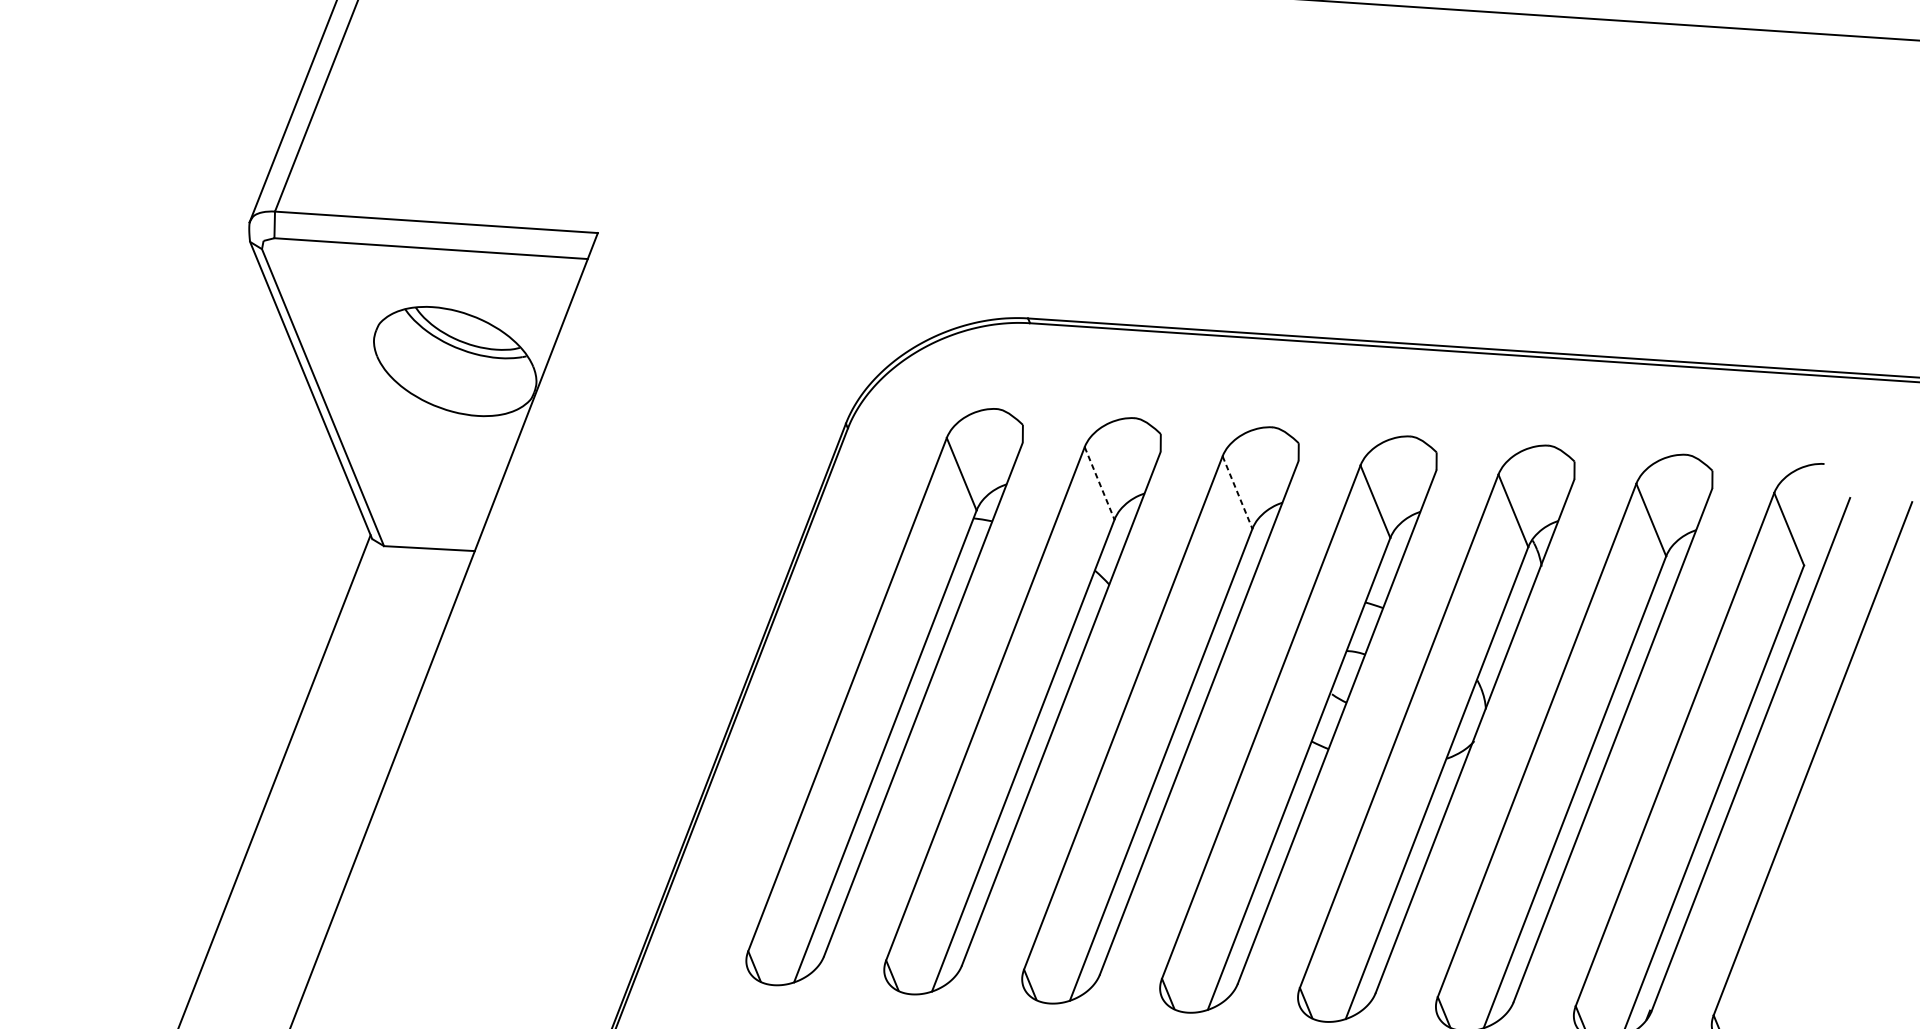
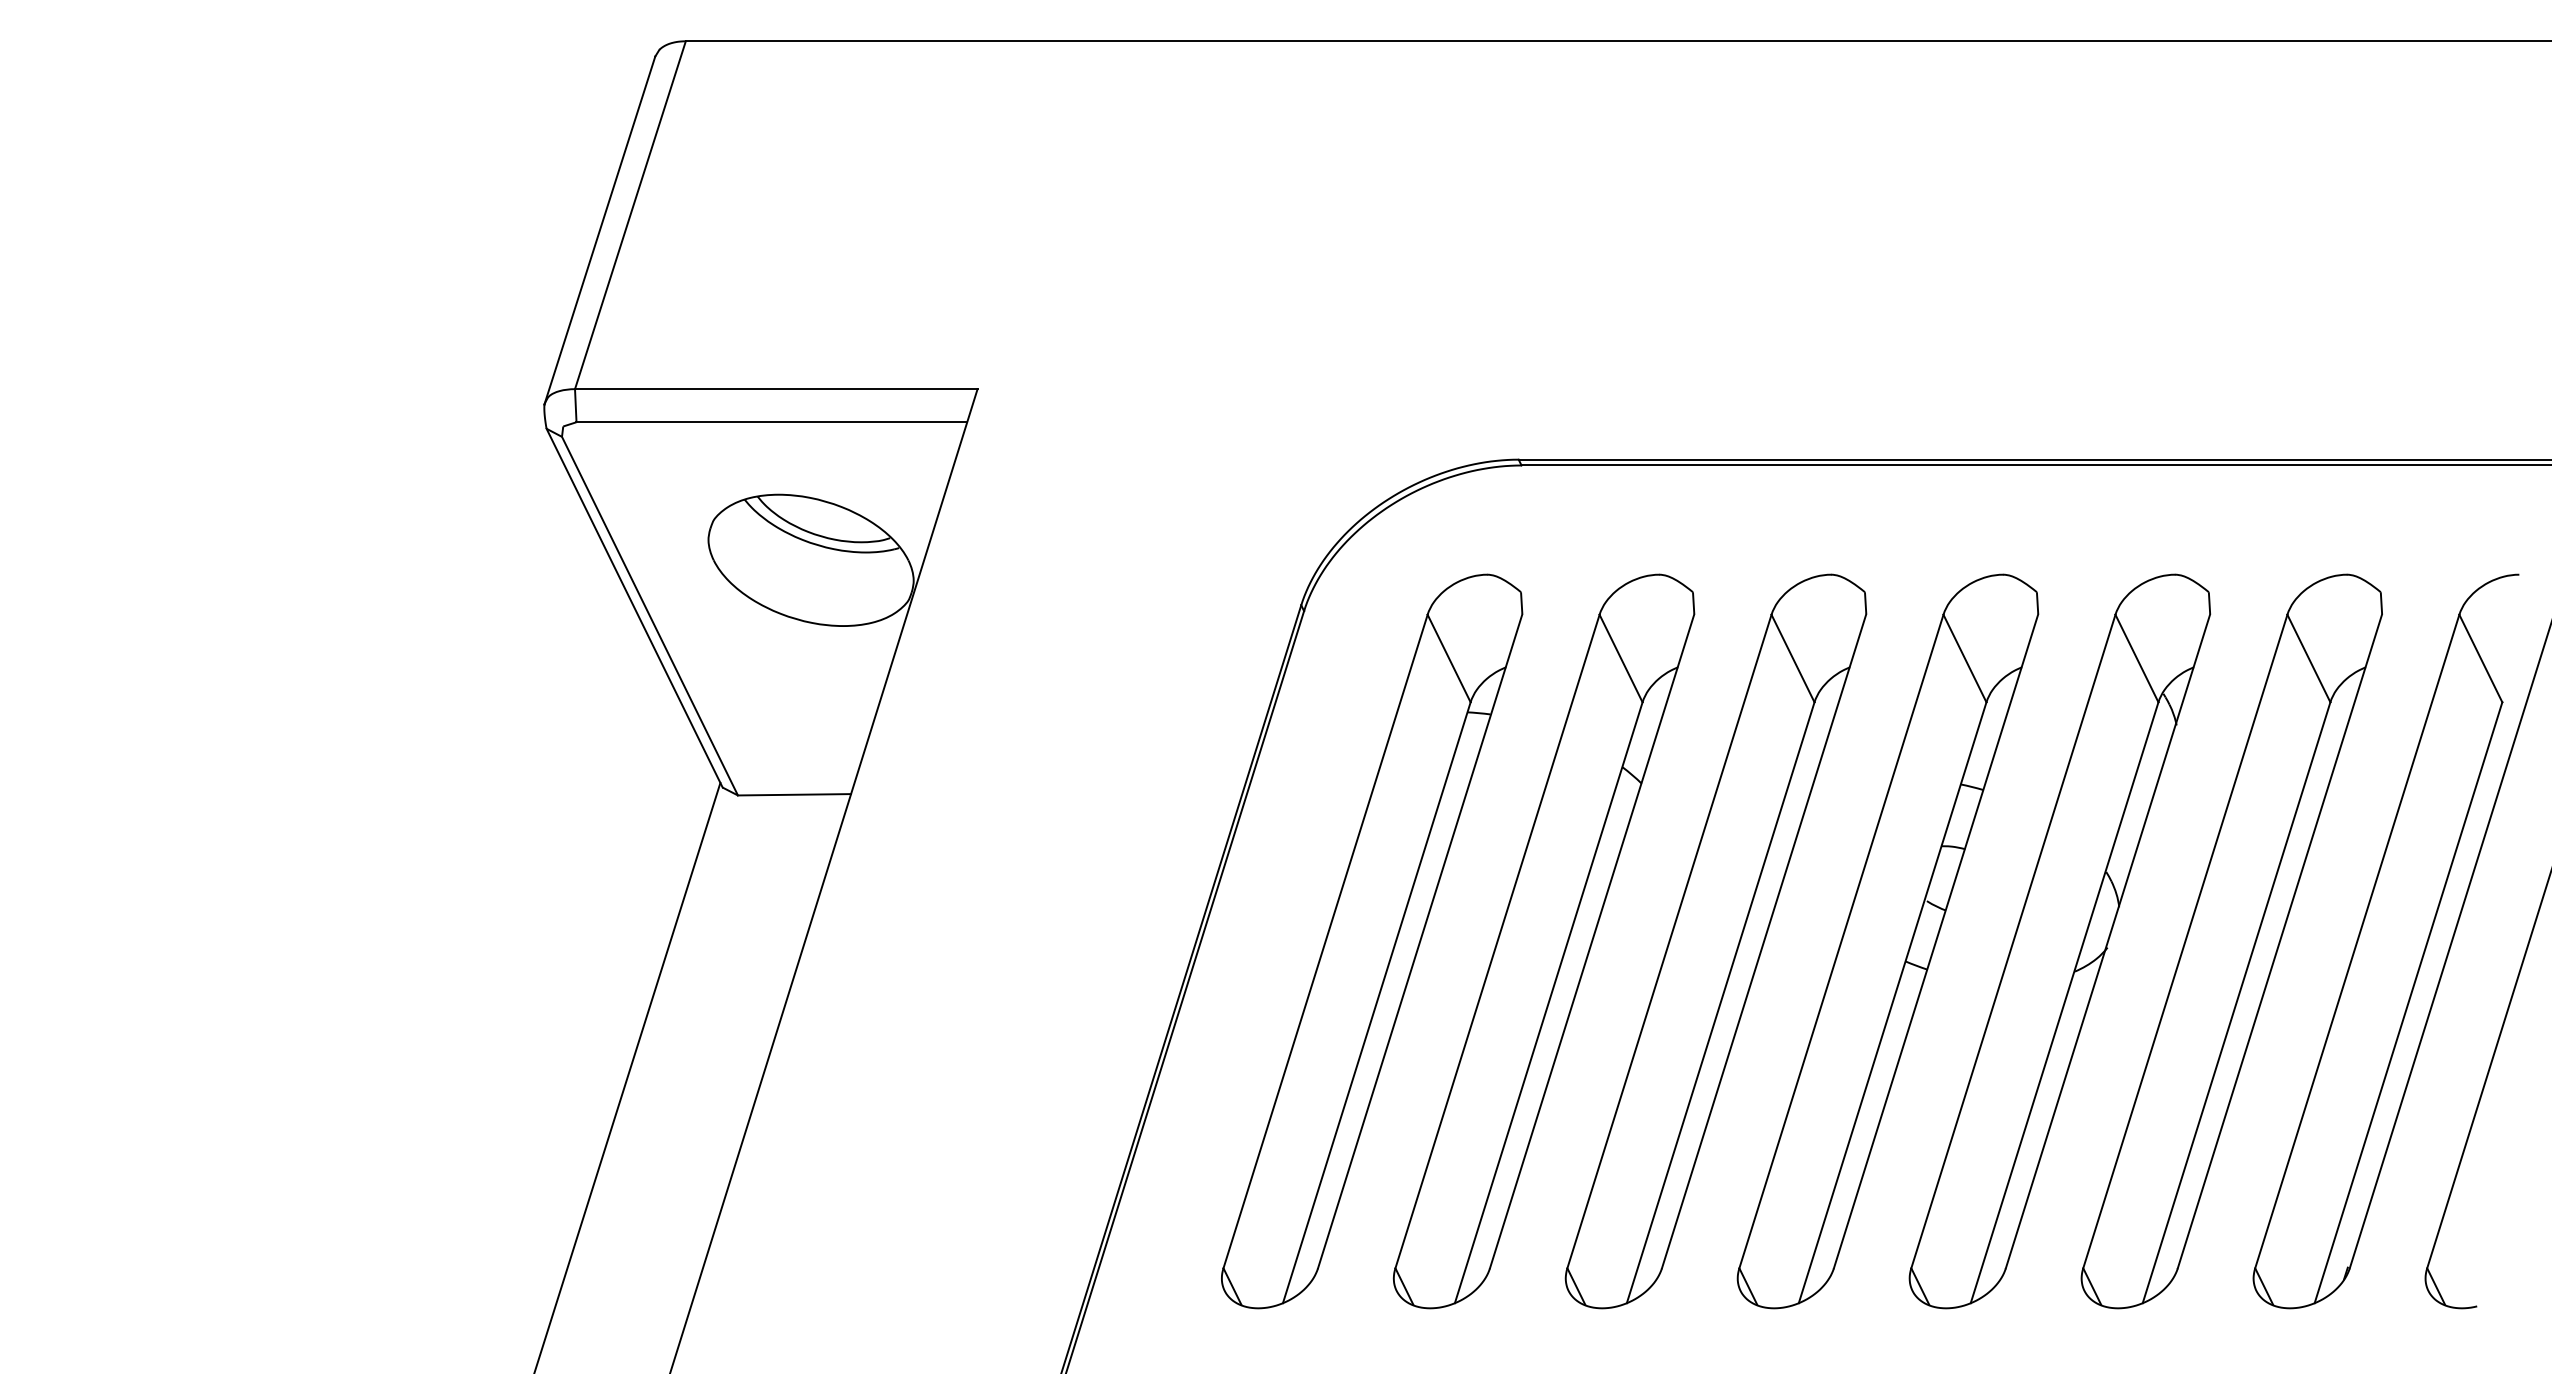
line: (1099, 483) -> (1621, 658), dashed -> solid
line: (1237, 492) -> (1793, 658), dashed -> solid

